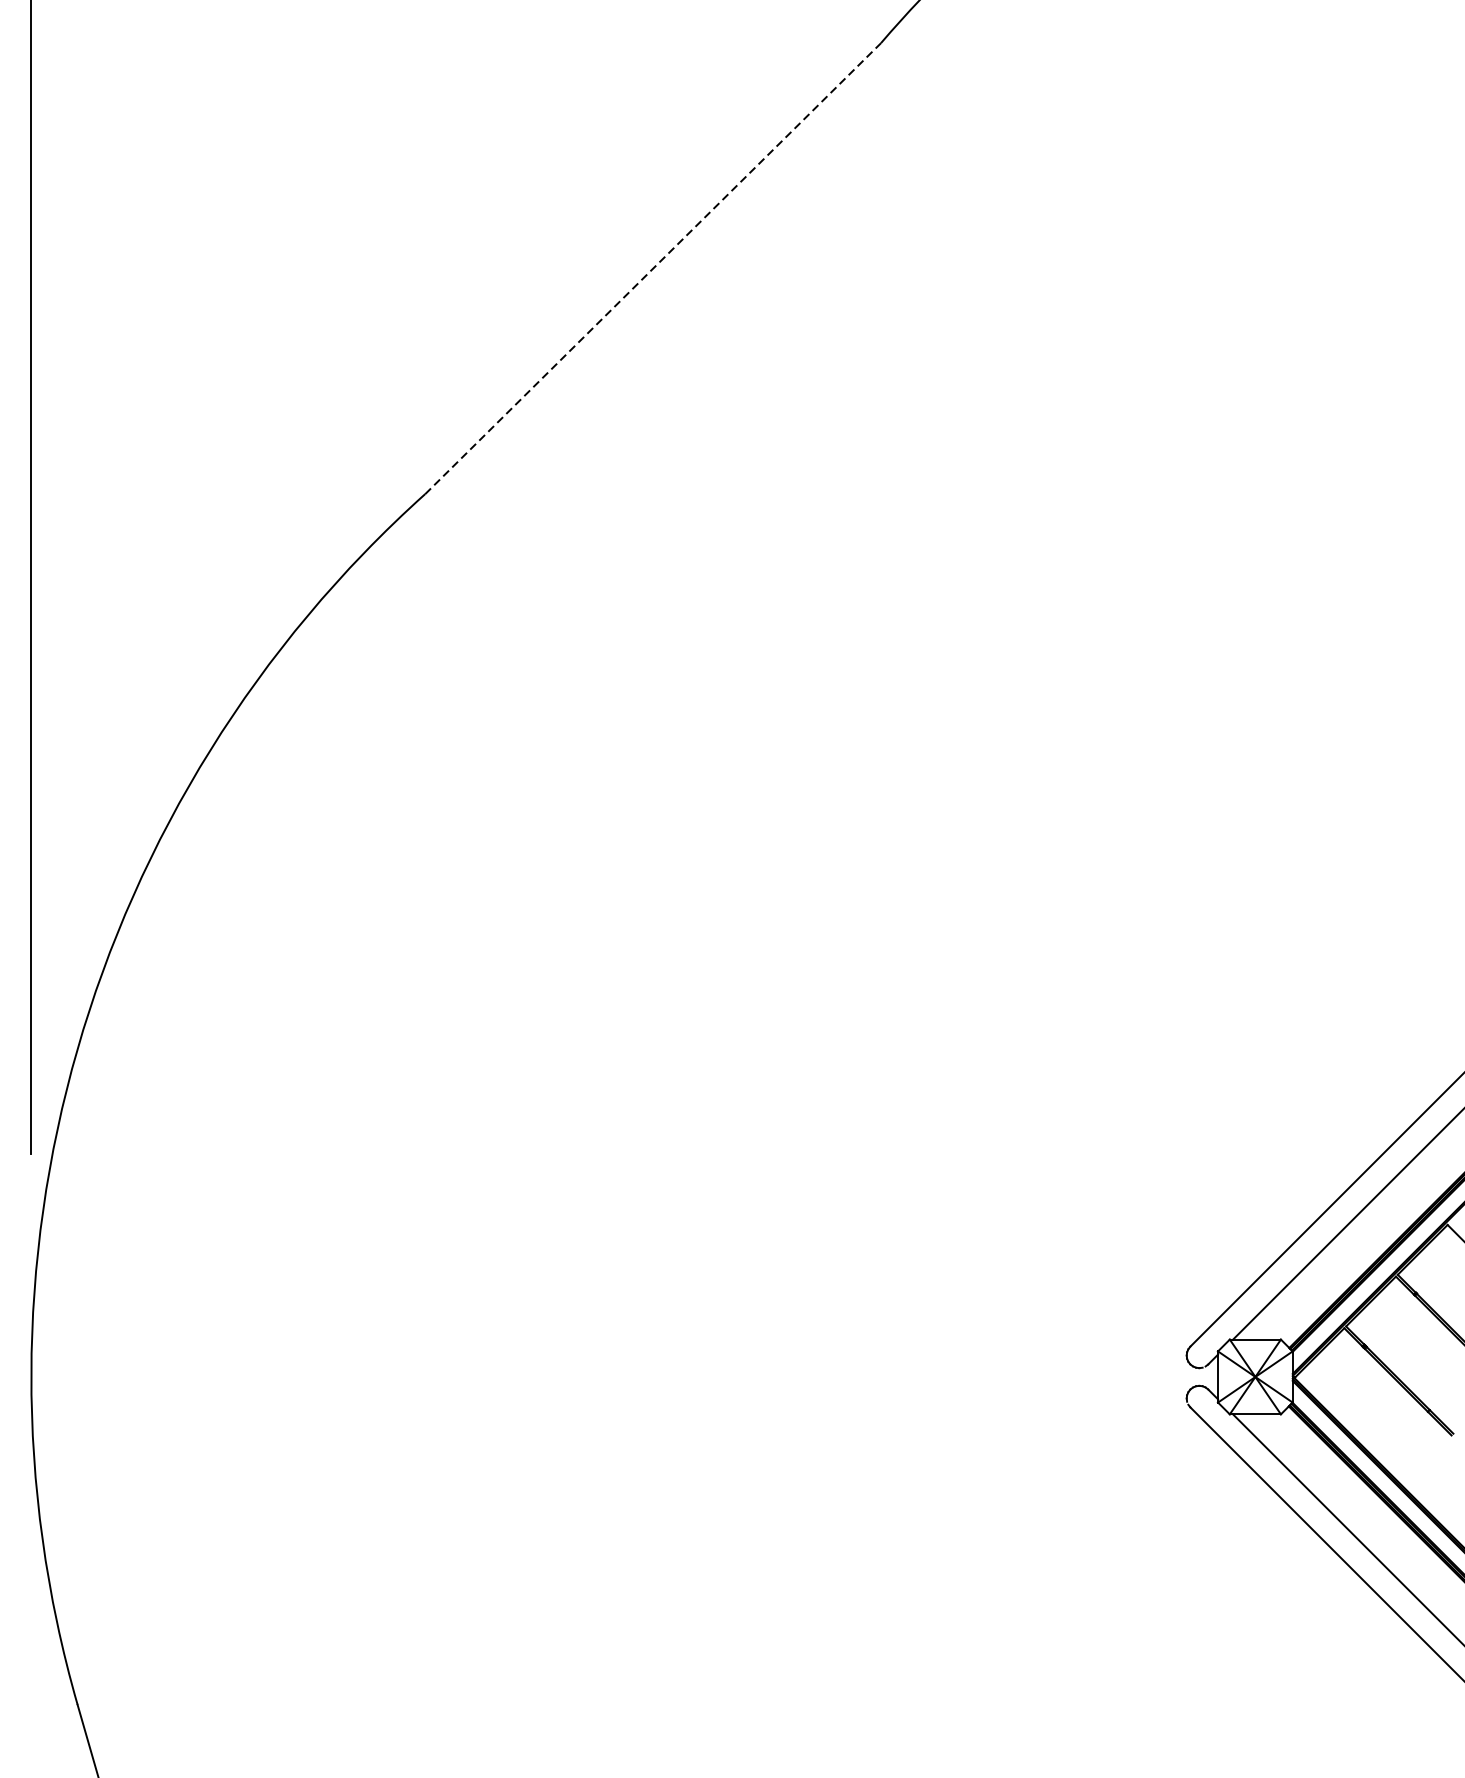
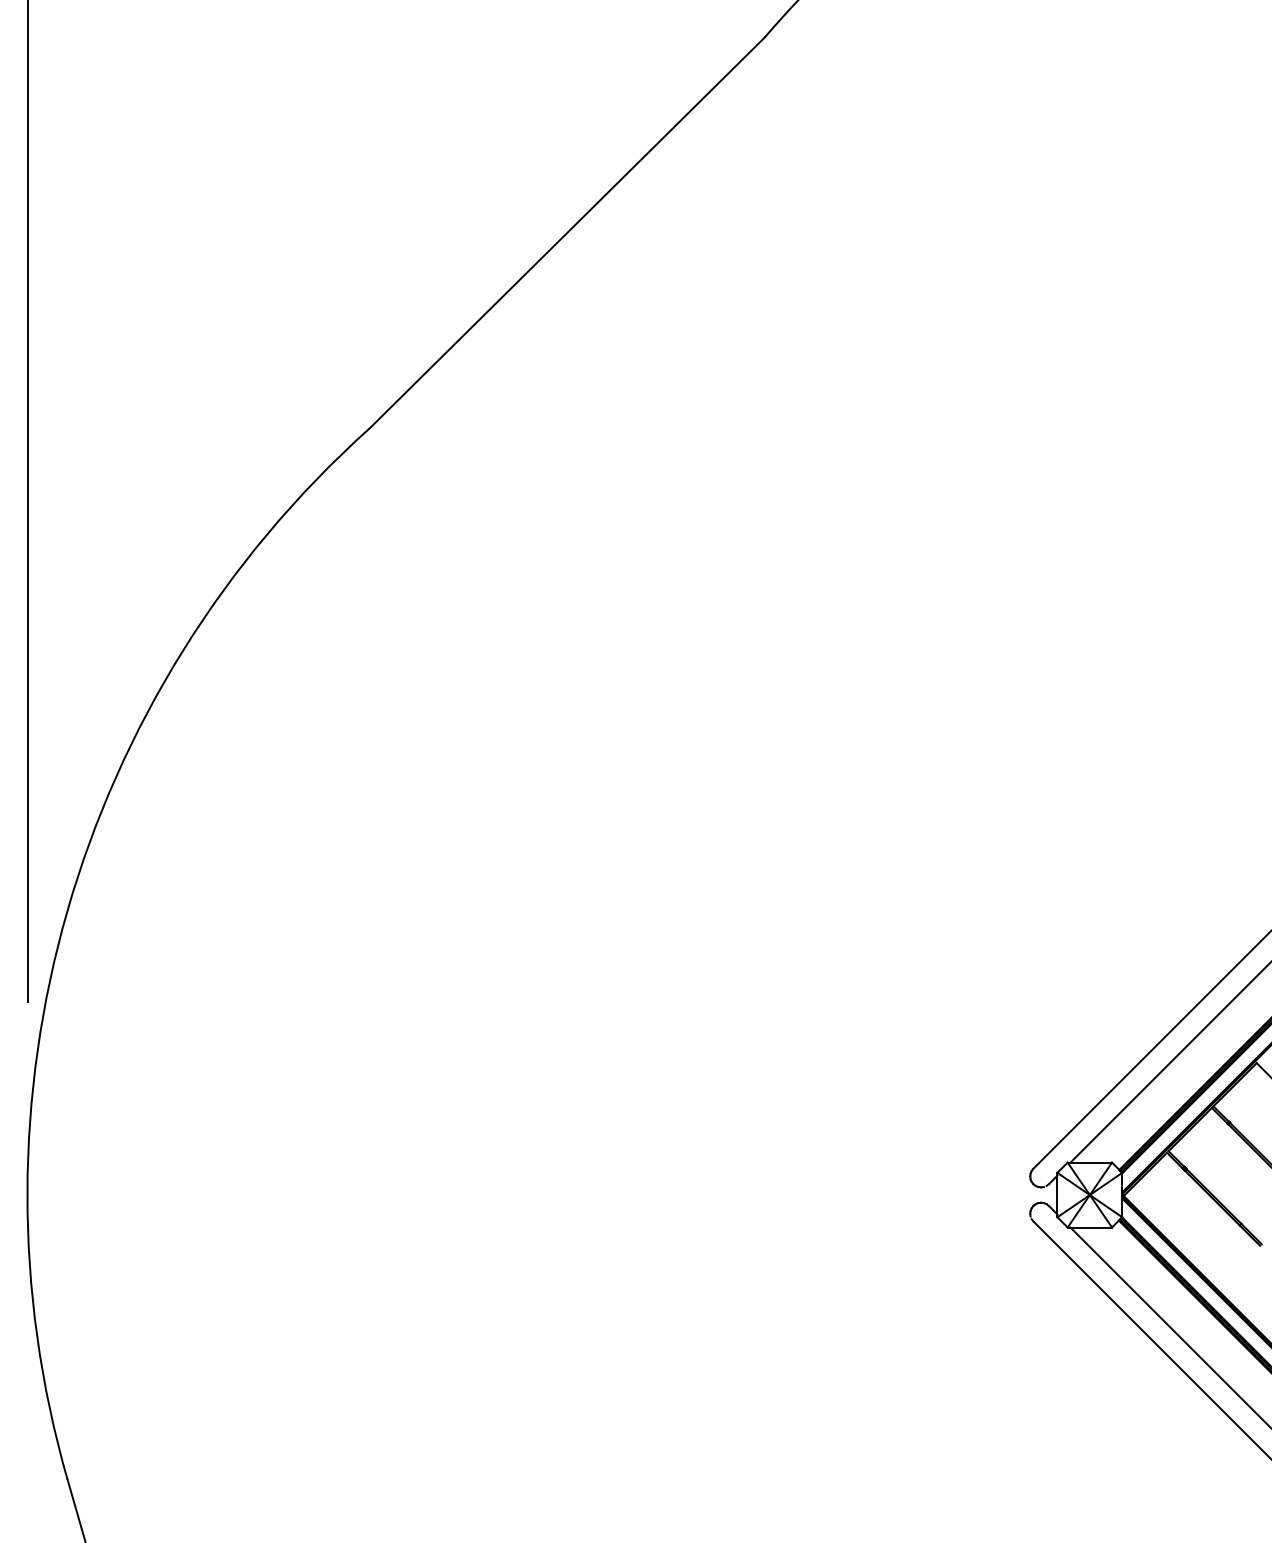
line: (653, 268) -> (567, 232), dashed -> solid

